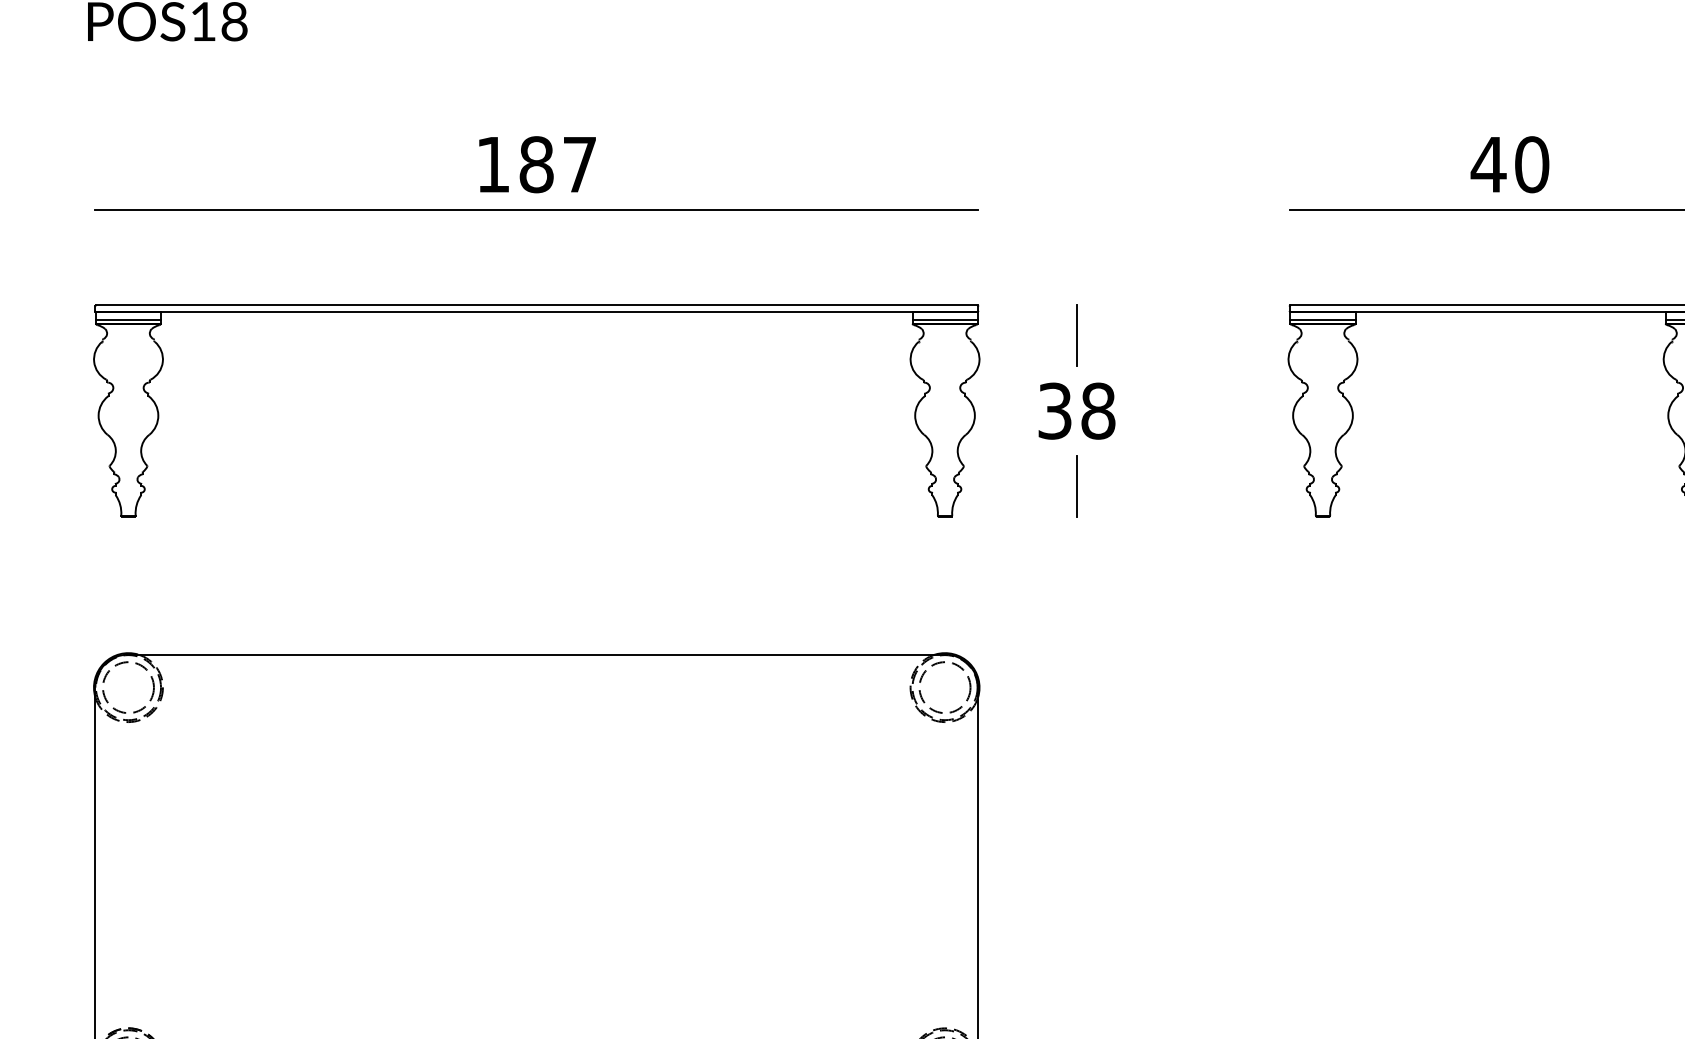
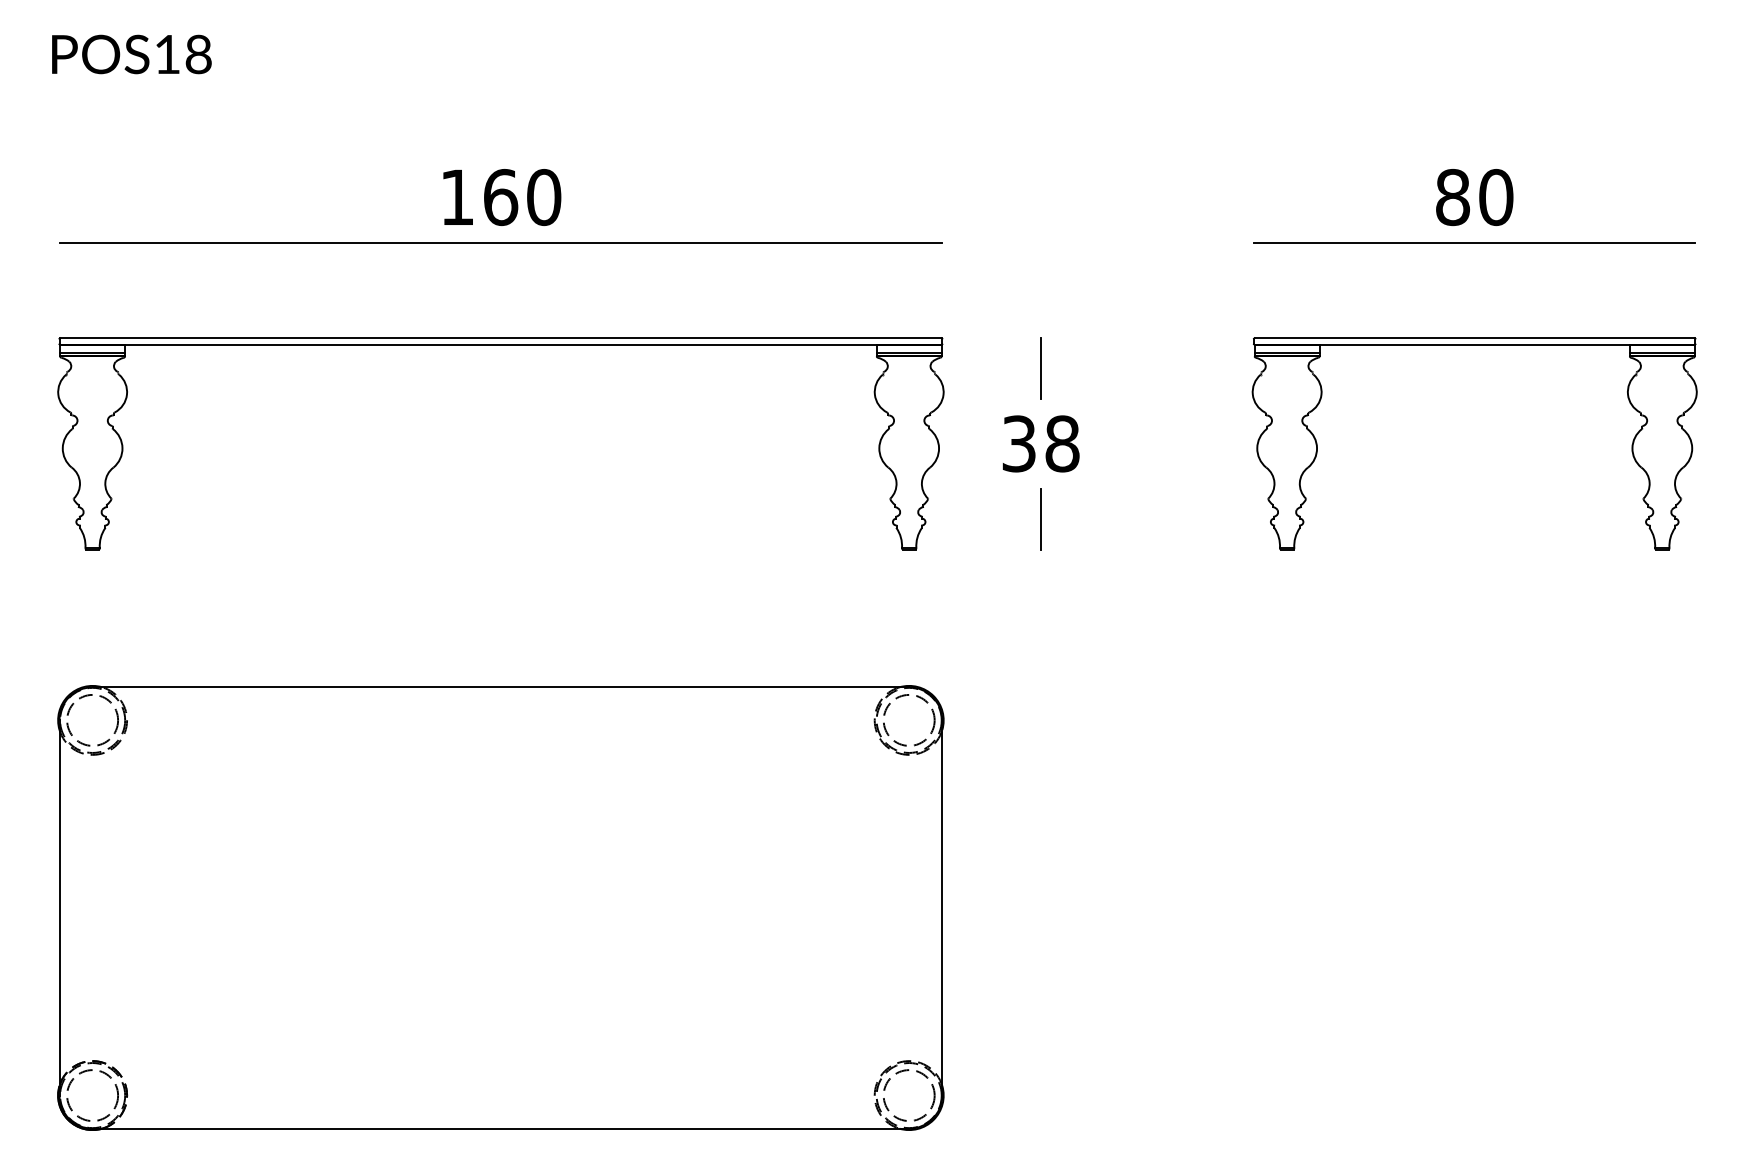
text: (558, 164) -> (522, 197), 187 -> 160
text: (1488, 164) -> (1452, 197), 40 -> 80

